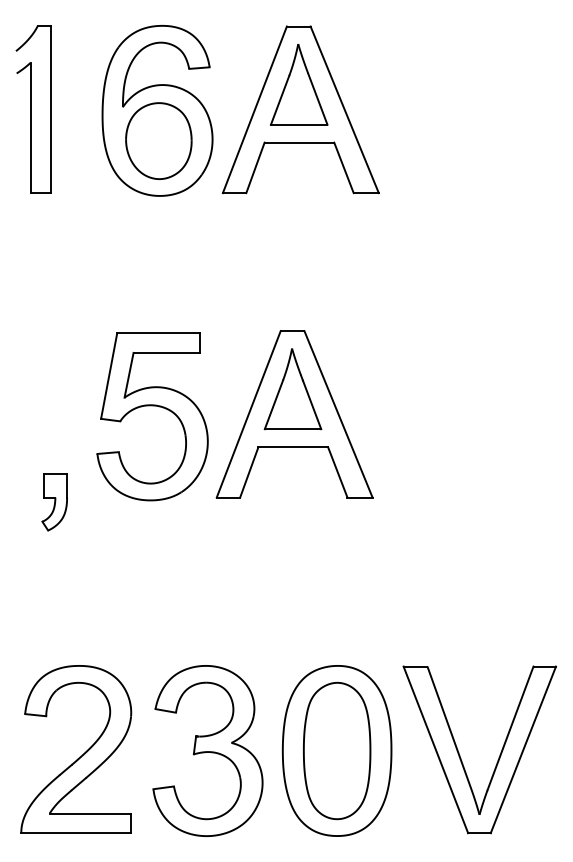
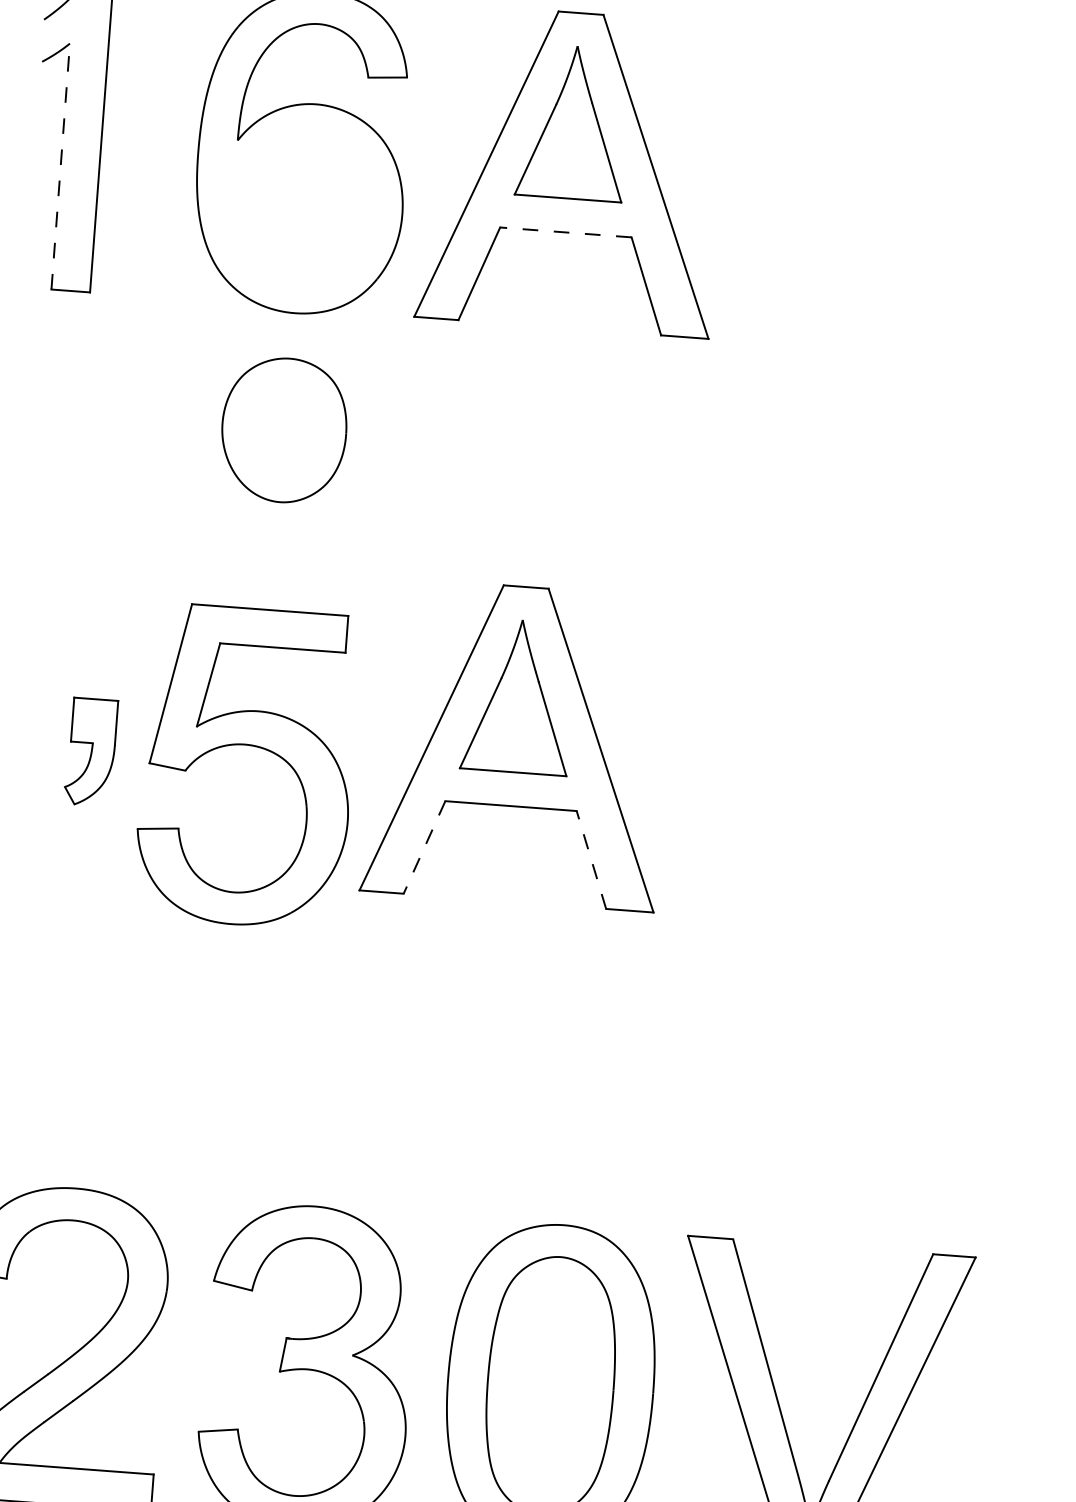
line: (30, 127) -> (60, 165), solid -> dashed
part: (158, 140) -> (283, 429), moved
line: (299, 142) -> (566, 232), solid -> dashed
part: (152, 406) -> (248, 747), moved
line: (337, 471) -> (591, 858), solid -> dashed
line: (249, 472) -> (424, 847), solid -> dashed
part: (54, 502) -> (90, 752), moved

